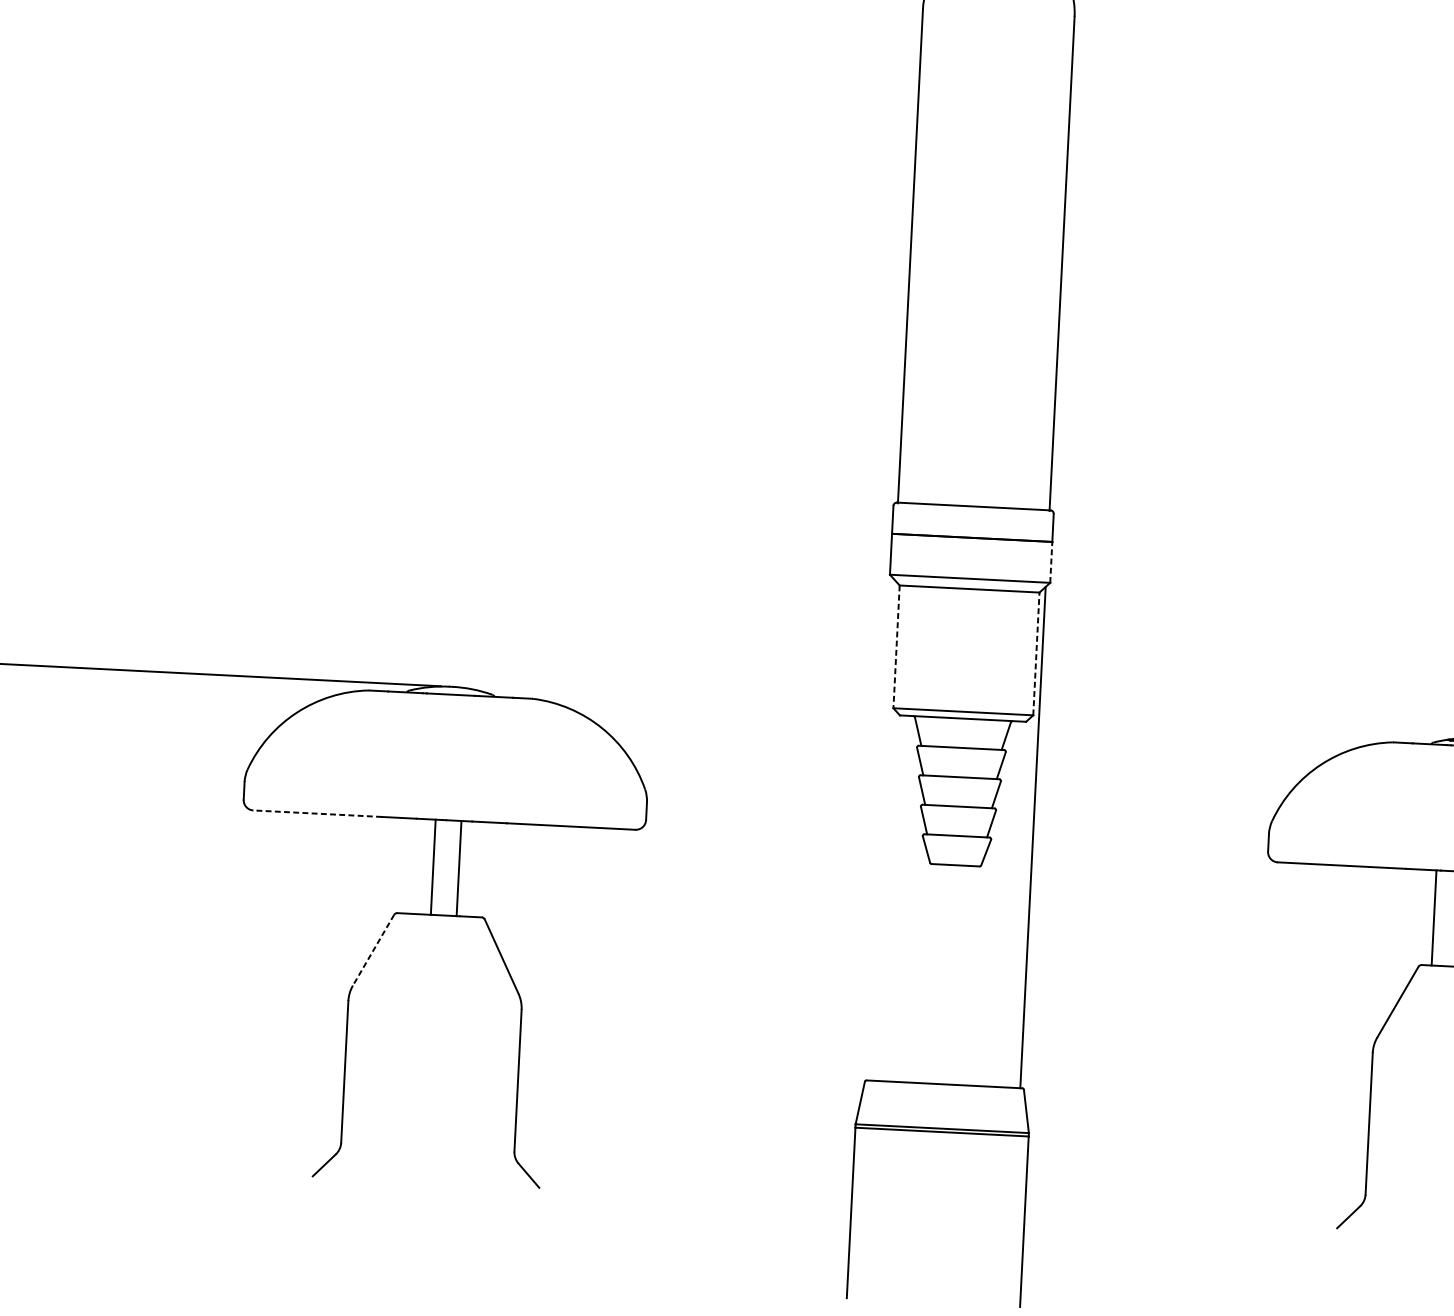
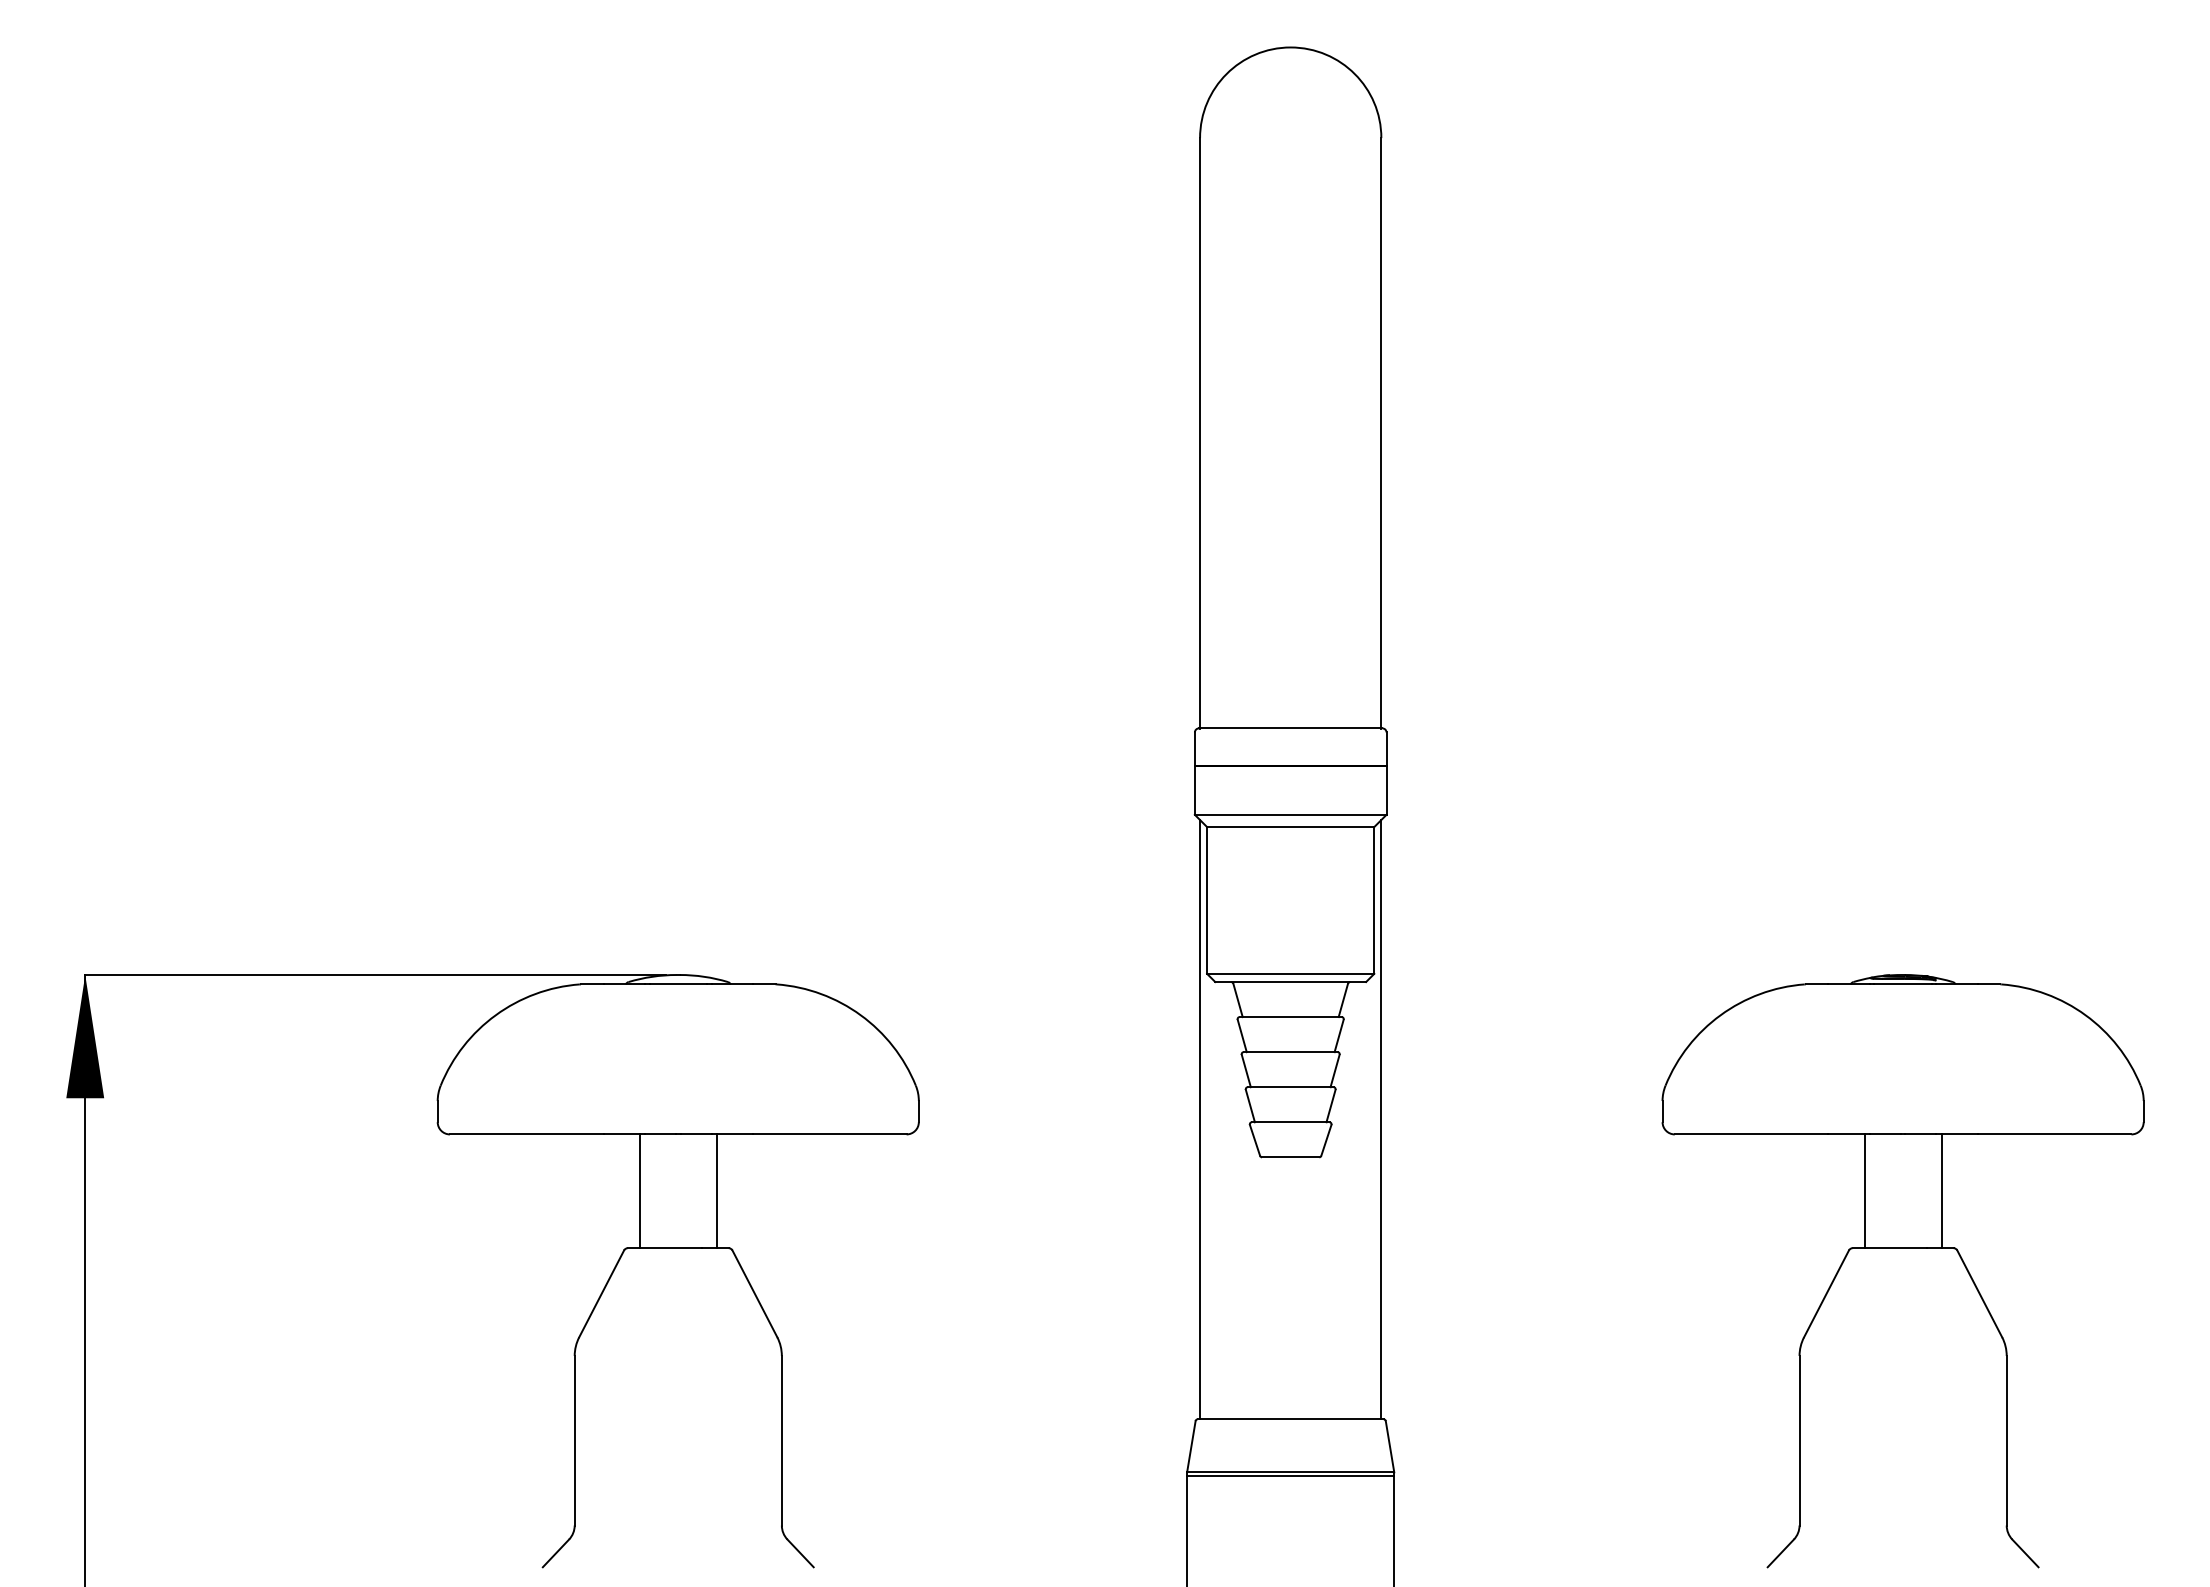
line: (1051, 561) -> (1386, 789), dashed -> solid
line: (896, 646) -> (1207, 900), dashed -> solid
line: (1036, 653) -> (1374, 899), dashed -> solid
line: (317, 813) -> (526, 1134), dashed -> solid
line: (881, 829) -> (1200, 1119), added
line: (432, 867) -> (716, 1191), moved
line: (458, 868) -> (639, 1191), moved
line: (373, 949) -> (601, 1293), dashed -> solid

